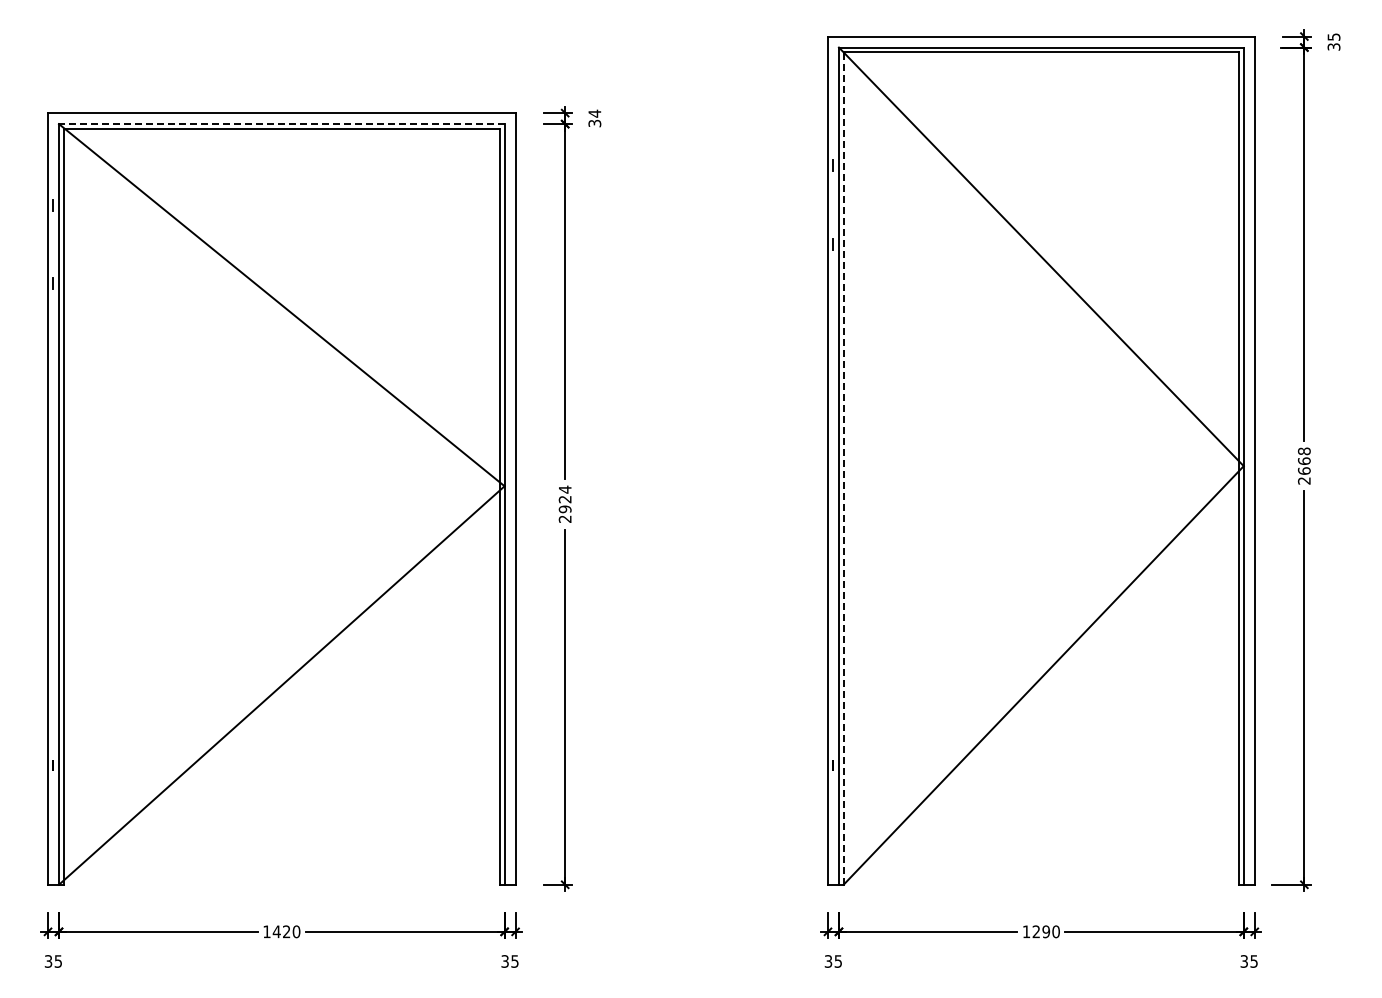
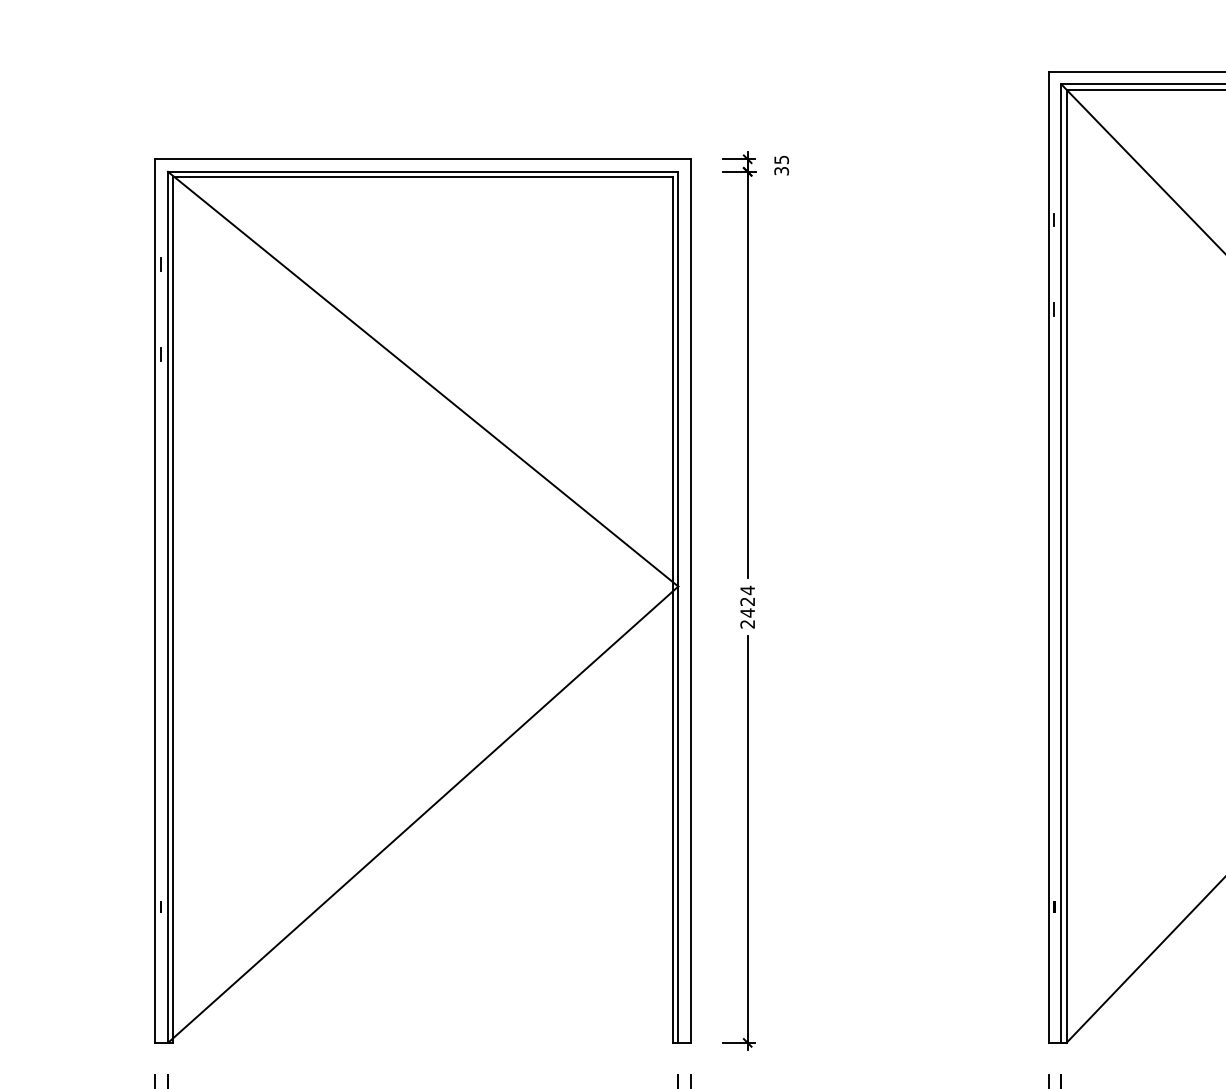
text: (594, 113) -> (781, 159), 34 -> 35
line: (281, 124) -> (422, 172), dashed -> solid
line: (843, 468) -> (1066, 566), dashed -> solid
text: (564, 509) -> (746, 613), 2924 -> 2424

